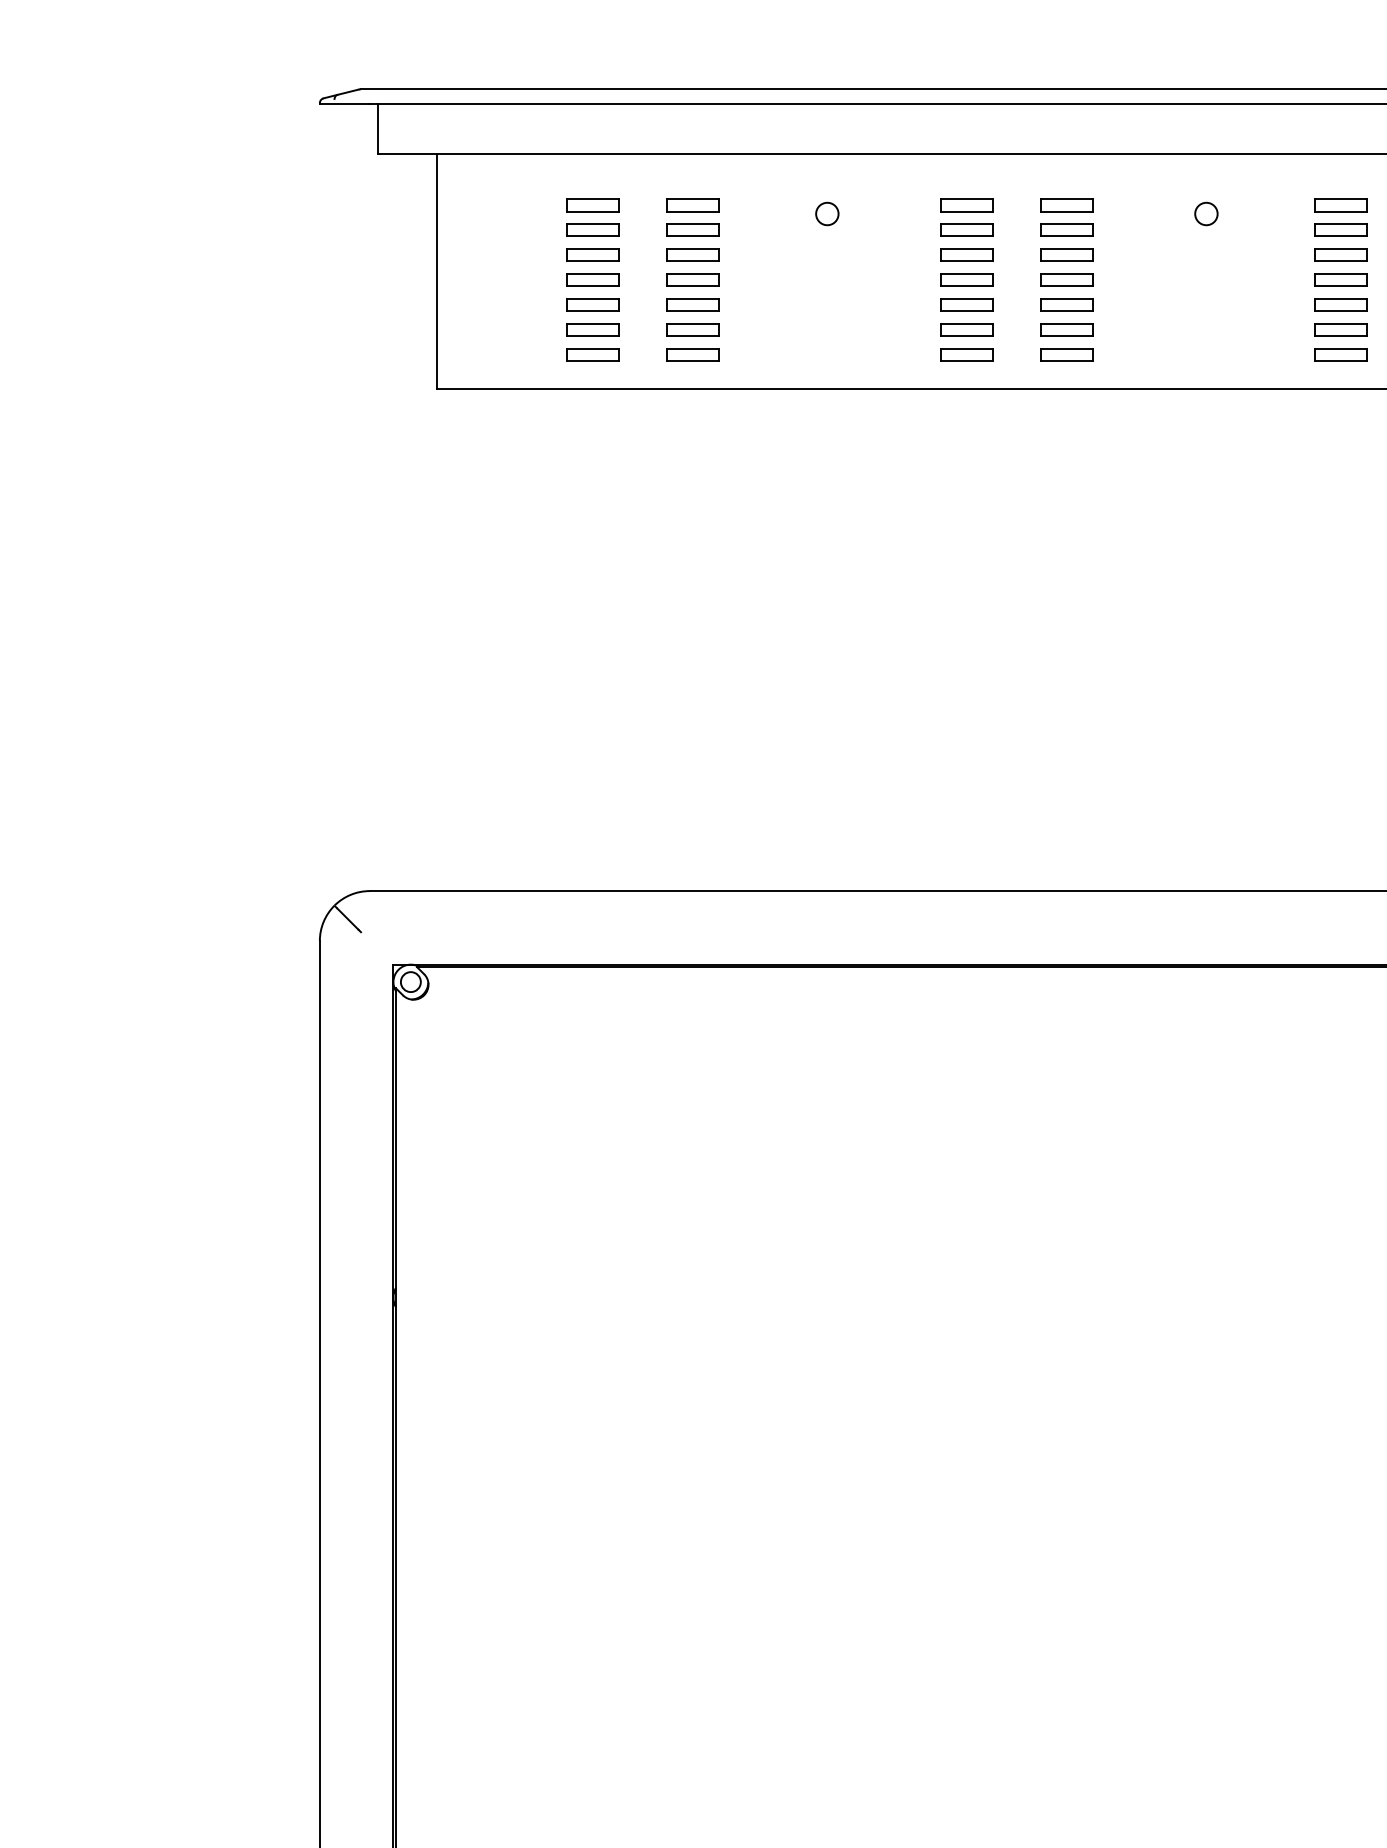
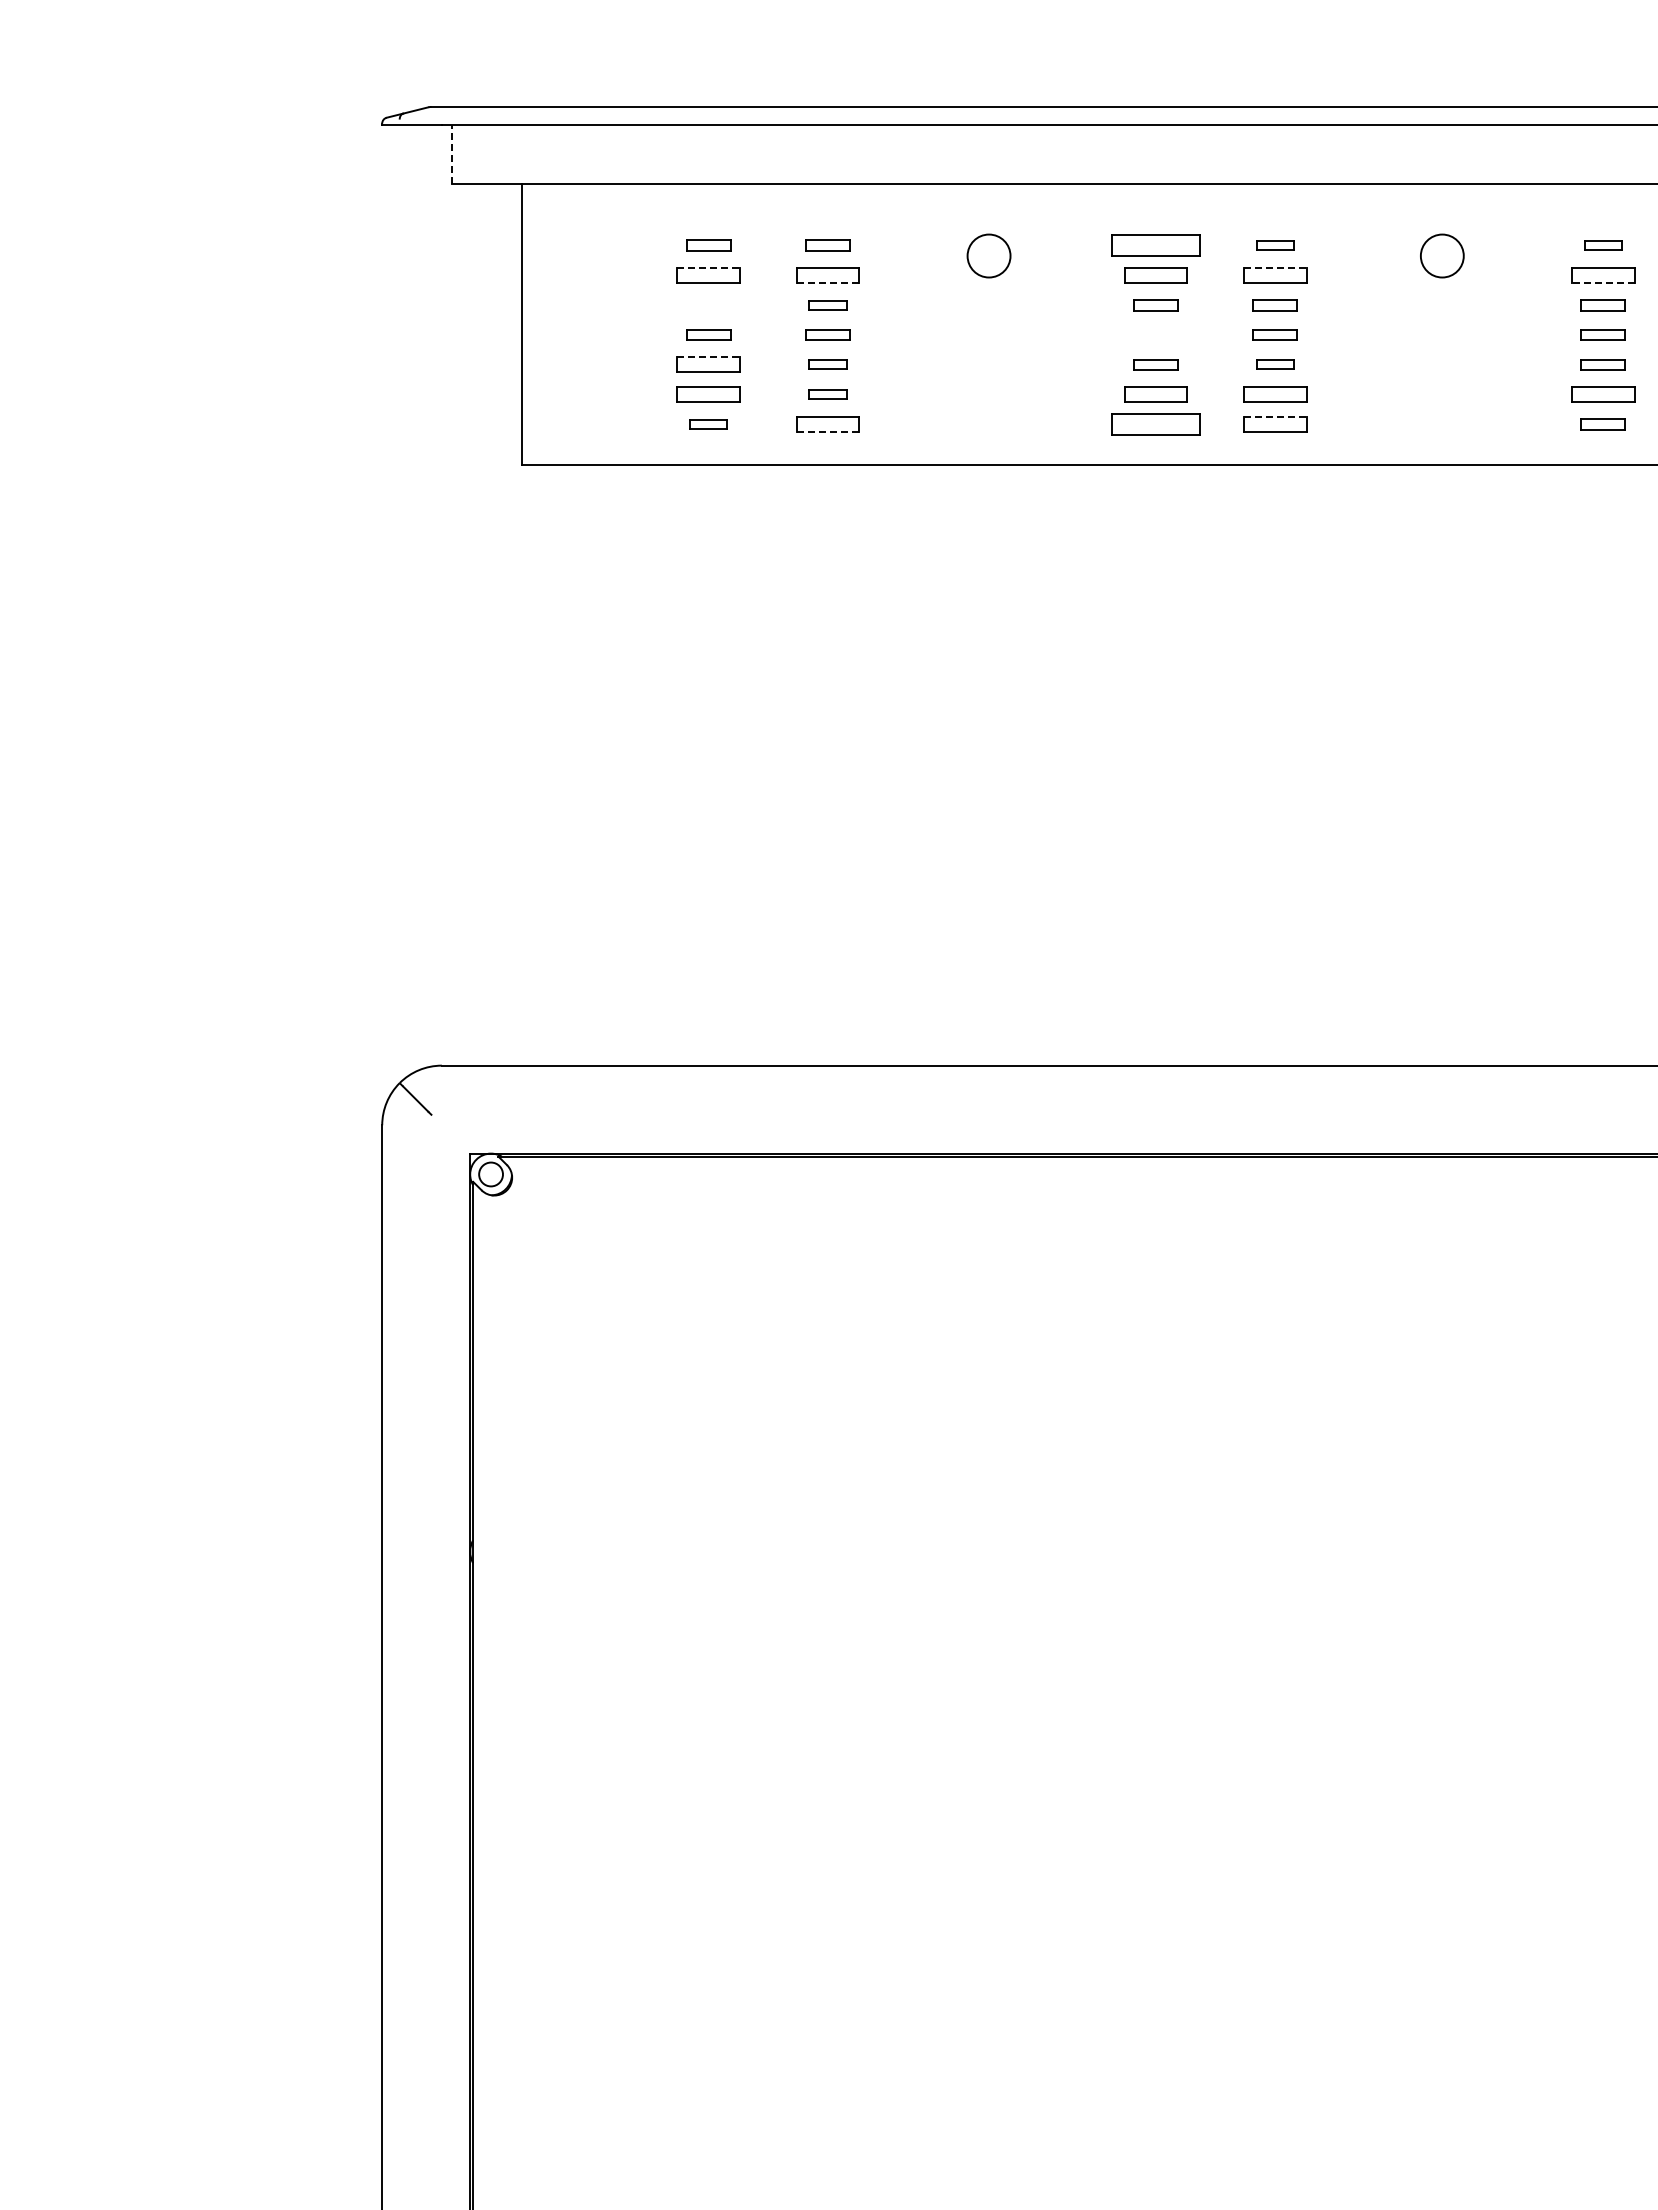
line: (378, 129) -> (452, 154), solid -> dashed
part: (592, 205) -> (708, 245), size x0.7
part: (692, 205) -> (827, 245), size x0.7
part: (966, 205) -> (1155, 245), size x1.4
part: (1066, 205) -> (1275, 245), size x0.6
part: (1341, 205) -> (1603, 245), size x0.6
circle: (826, 213) -> (988, 255), size x1.6
circle: (1205, 213) -> (1441, 255), size x1.6
line: (593, 223) -> (709, 267), solid -> dashed
line: (1066, 223) -> (1275, 267), solid -> dashed
line: (692, 236) -> (827, 282), solid -> dashed
line: (1340, 236) -> (1602, 282), solid -> dashed
part: (592, 255) -> (708, 305), removed
part: (692, 255) -> (827, 305), size x0.6
part: (966, 255) -> (1155, 305), size x0.7
part: (1066, 255) -> (1275, 305), size x0.7
part: (1341, 255) -> (1603, 305), size x0.7
part: (592, 280) -> (708, 335), size x0.7
part: (692, 280) -> (827, 335), size x0.7
part: (966, 280) -> (1155, 335), removed
part: (1066, 280) -> (1275, 335), size x0.7
part: (1341, 280) -> (1603, 335), size x0.7
line: (593, 298) -> (709, 357), solid -> dashed
part: (692, 304) -> (827, 364), size x0.6
part: (966, 304) -> (1155, 364), size x0.7
part: (1066, 304) -> (1275, 364), size x0.6
part: (1341, 304) -> (1603, 364), size x0.7
part: (692, 329) -> (827, 394), size x0.6
line: (1066, 349) -> (1275, 417), solid -> dashed
part: (592, 354) -> (708, 424), size x0.6
part: (966, 354) -> (1155, 424), size x1.4
part: (1341, 354) -> (1603, 424), size x0.7
line: (692, 360) -> (827, 431), solid -> dashed

